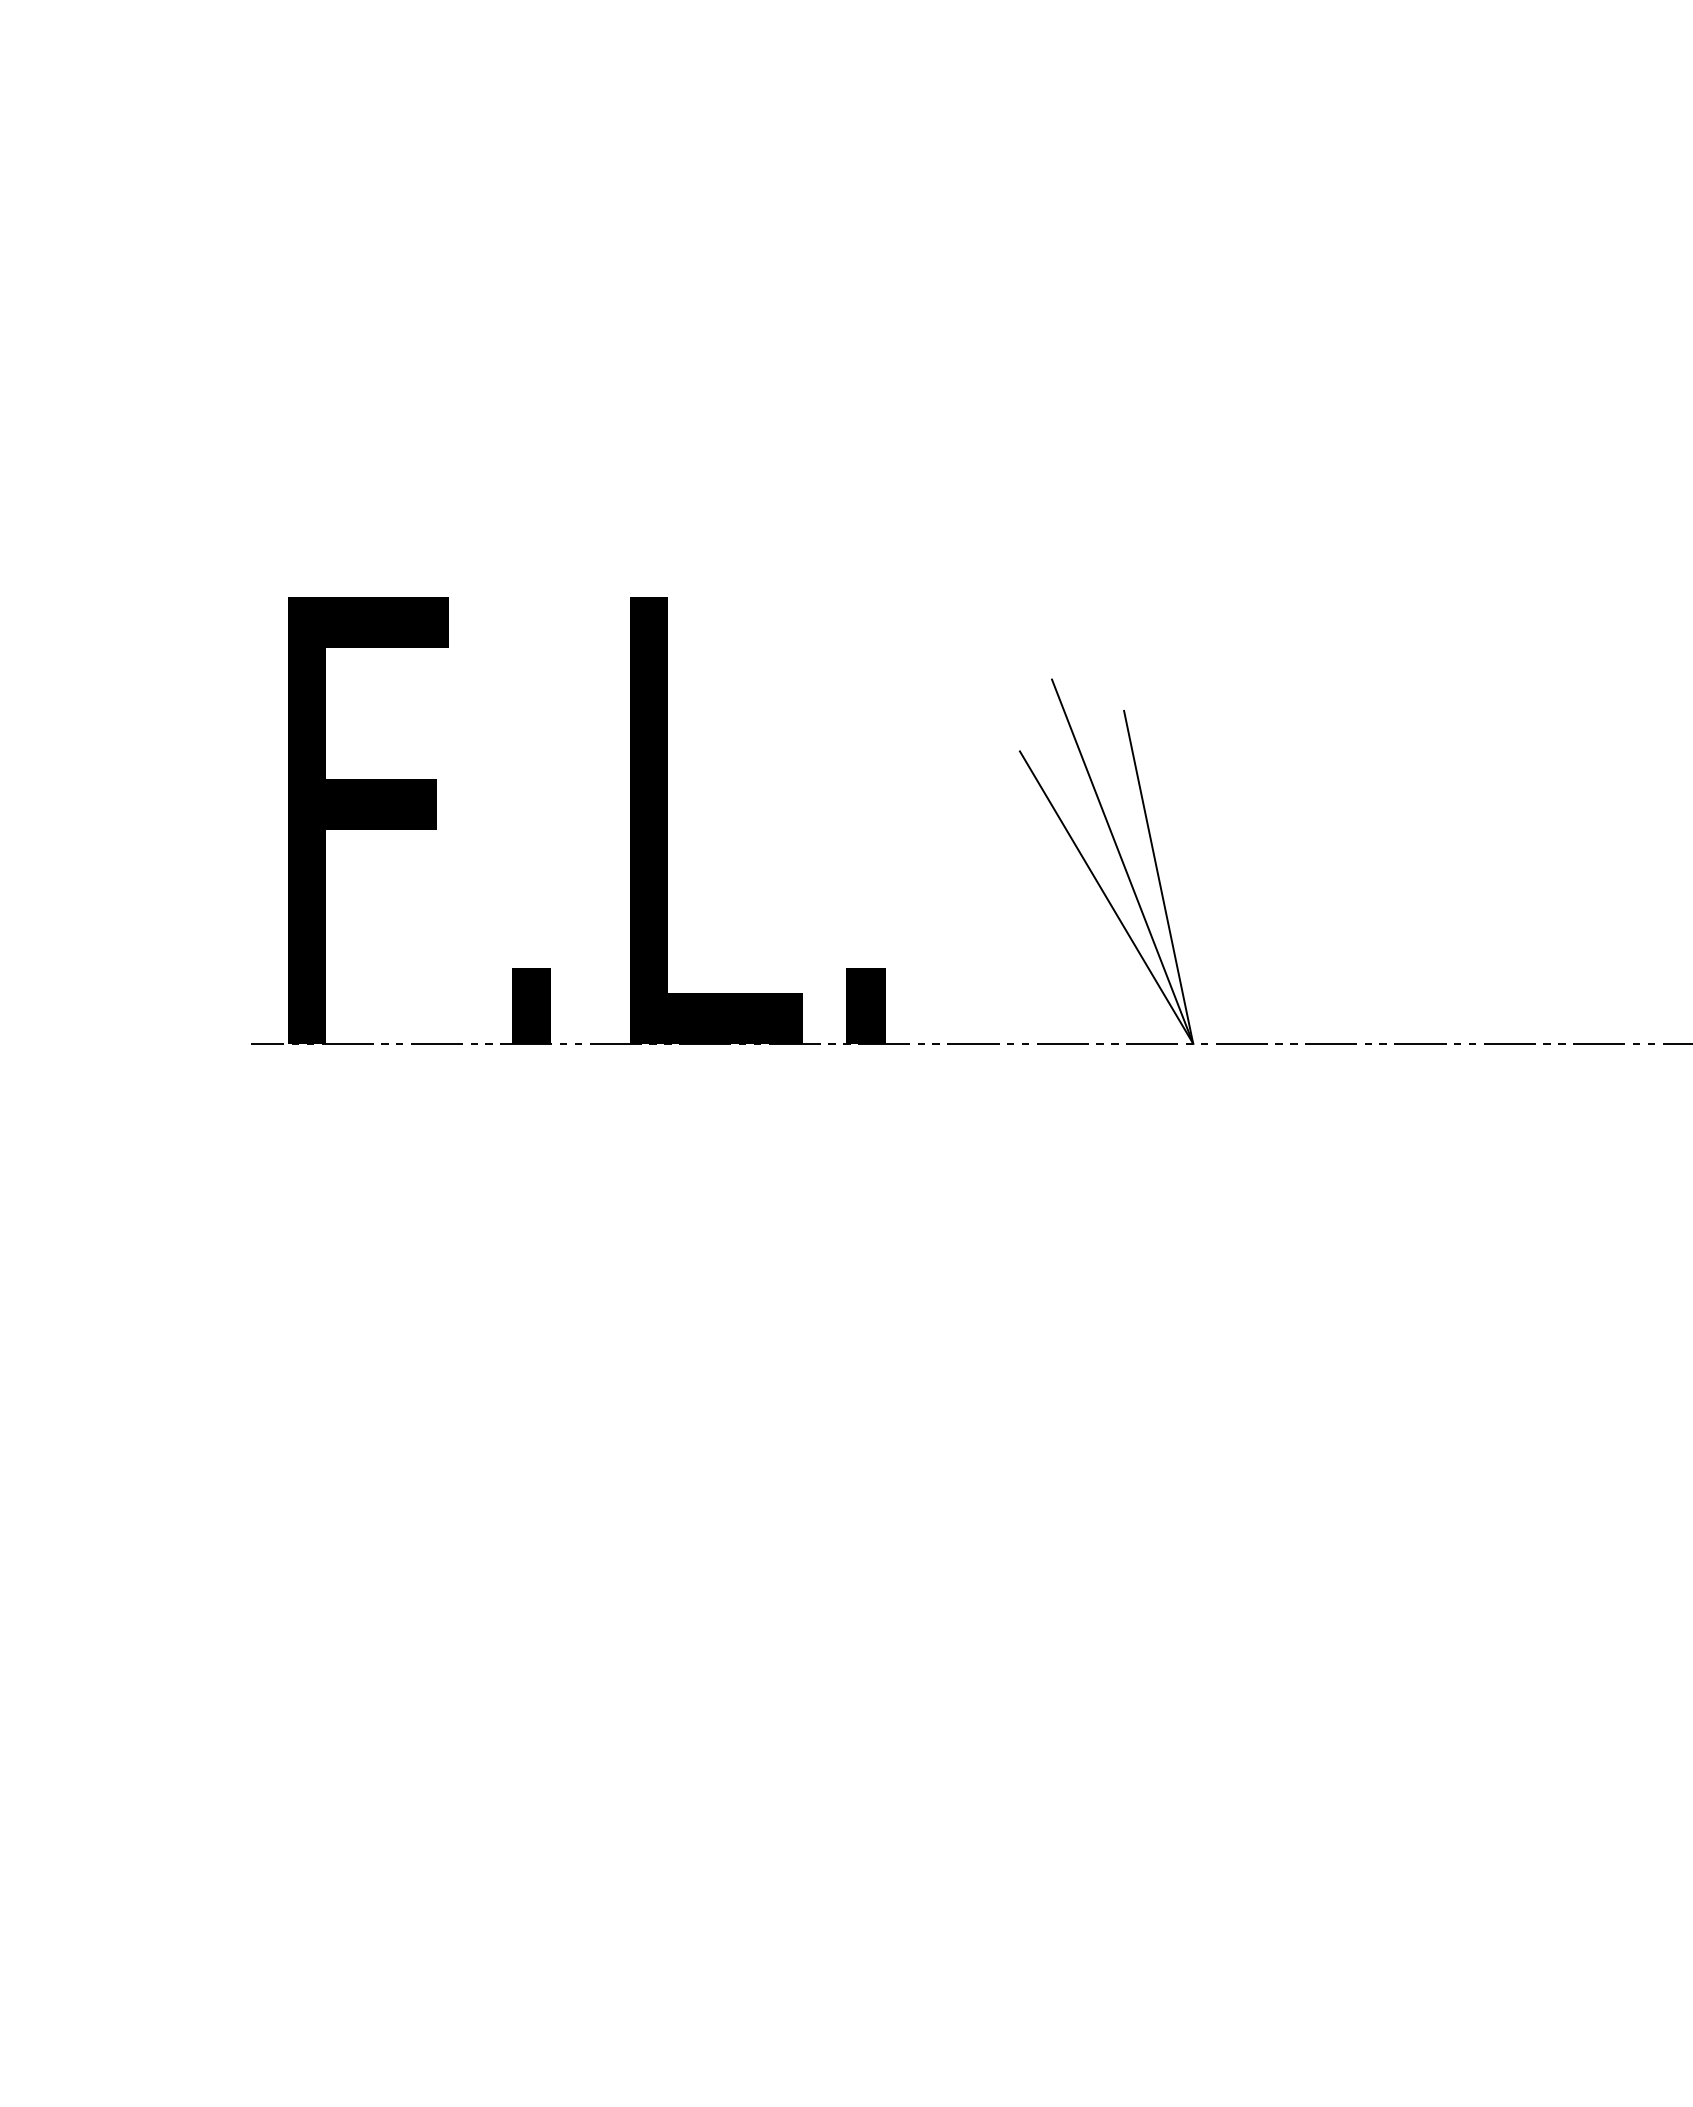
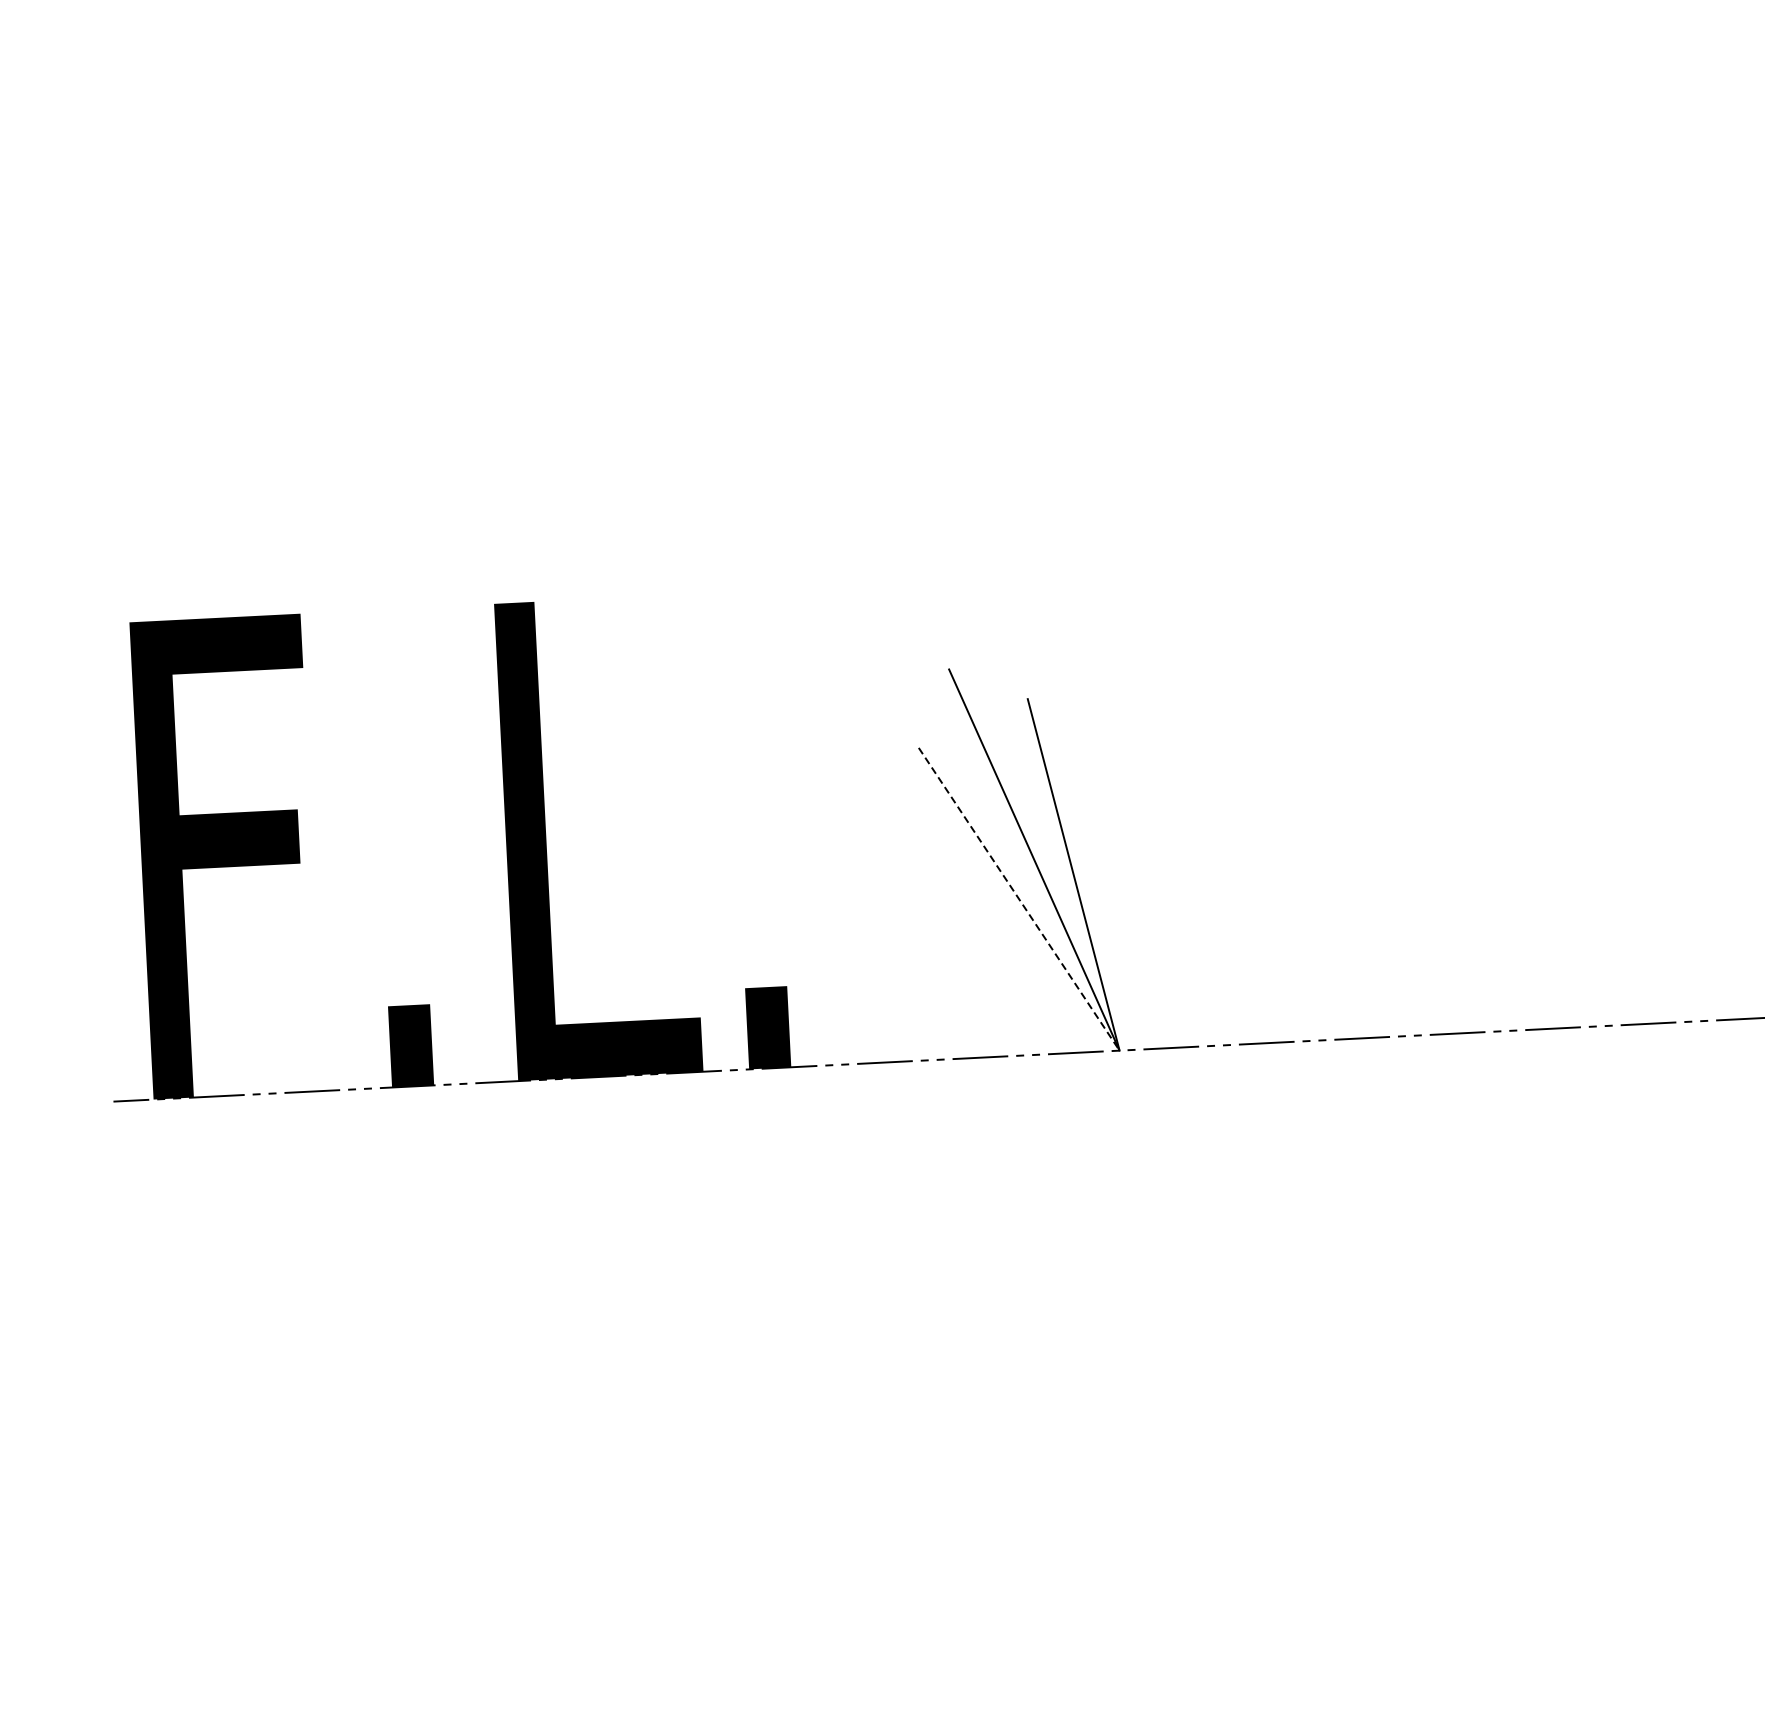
line: (1106, 897) -> (1019, 899), solid -> dashed

